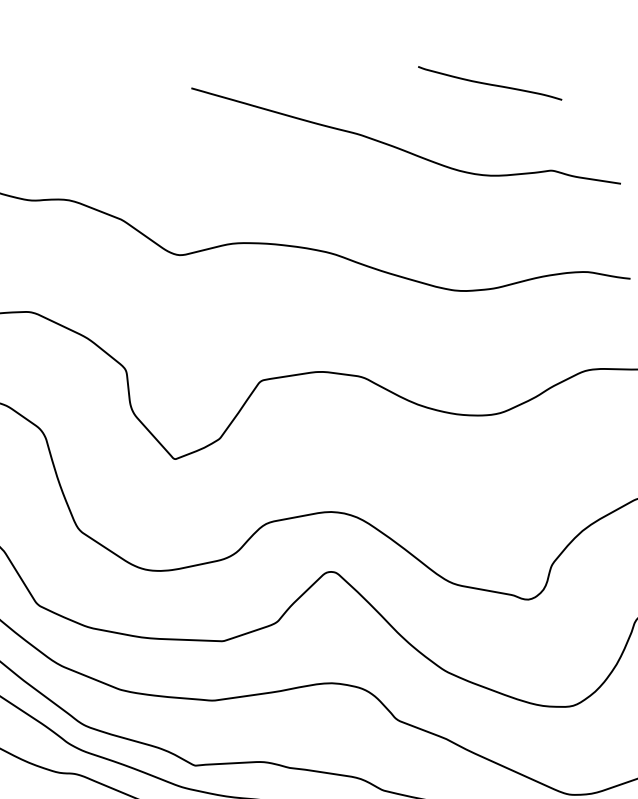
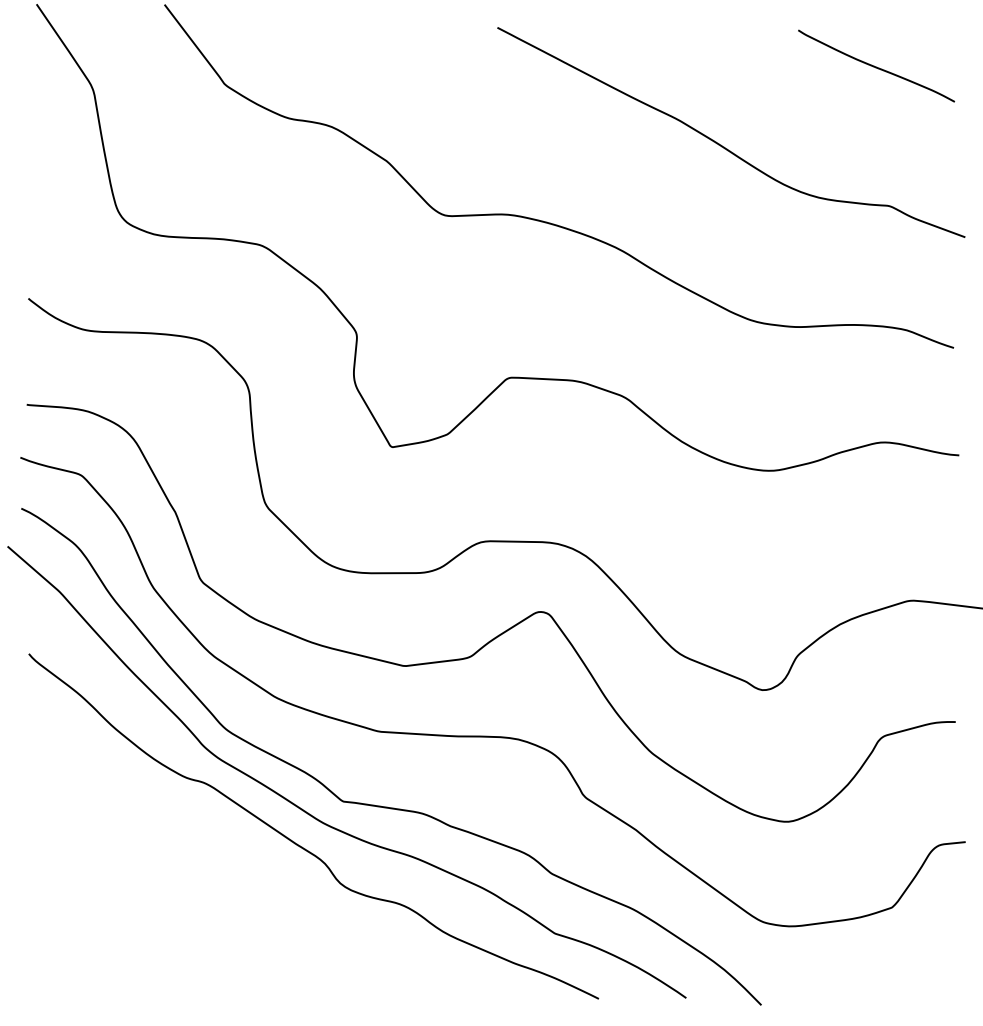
curve: (490, 83) -> (876, 66), moved

